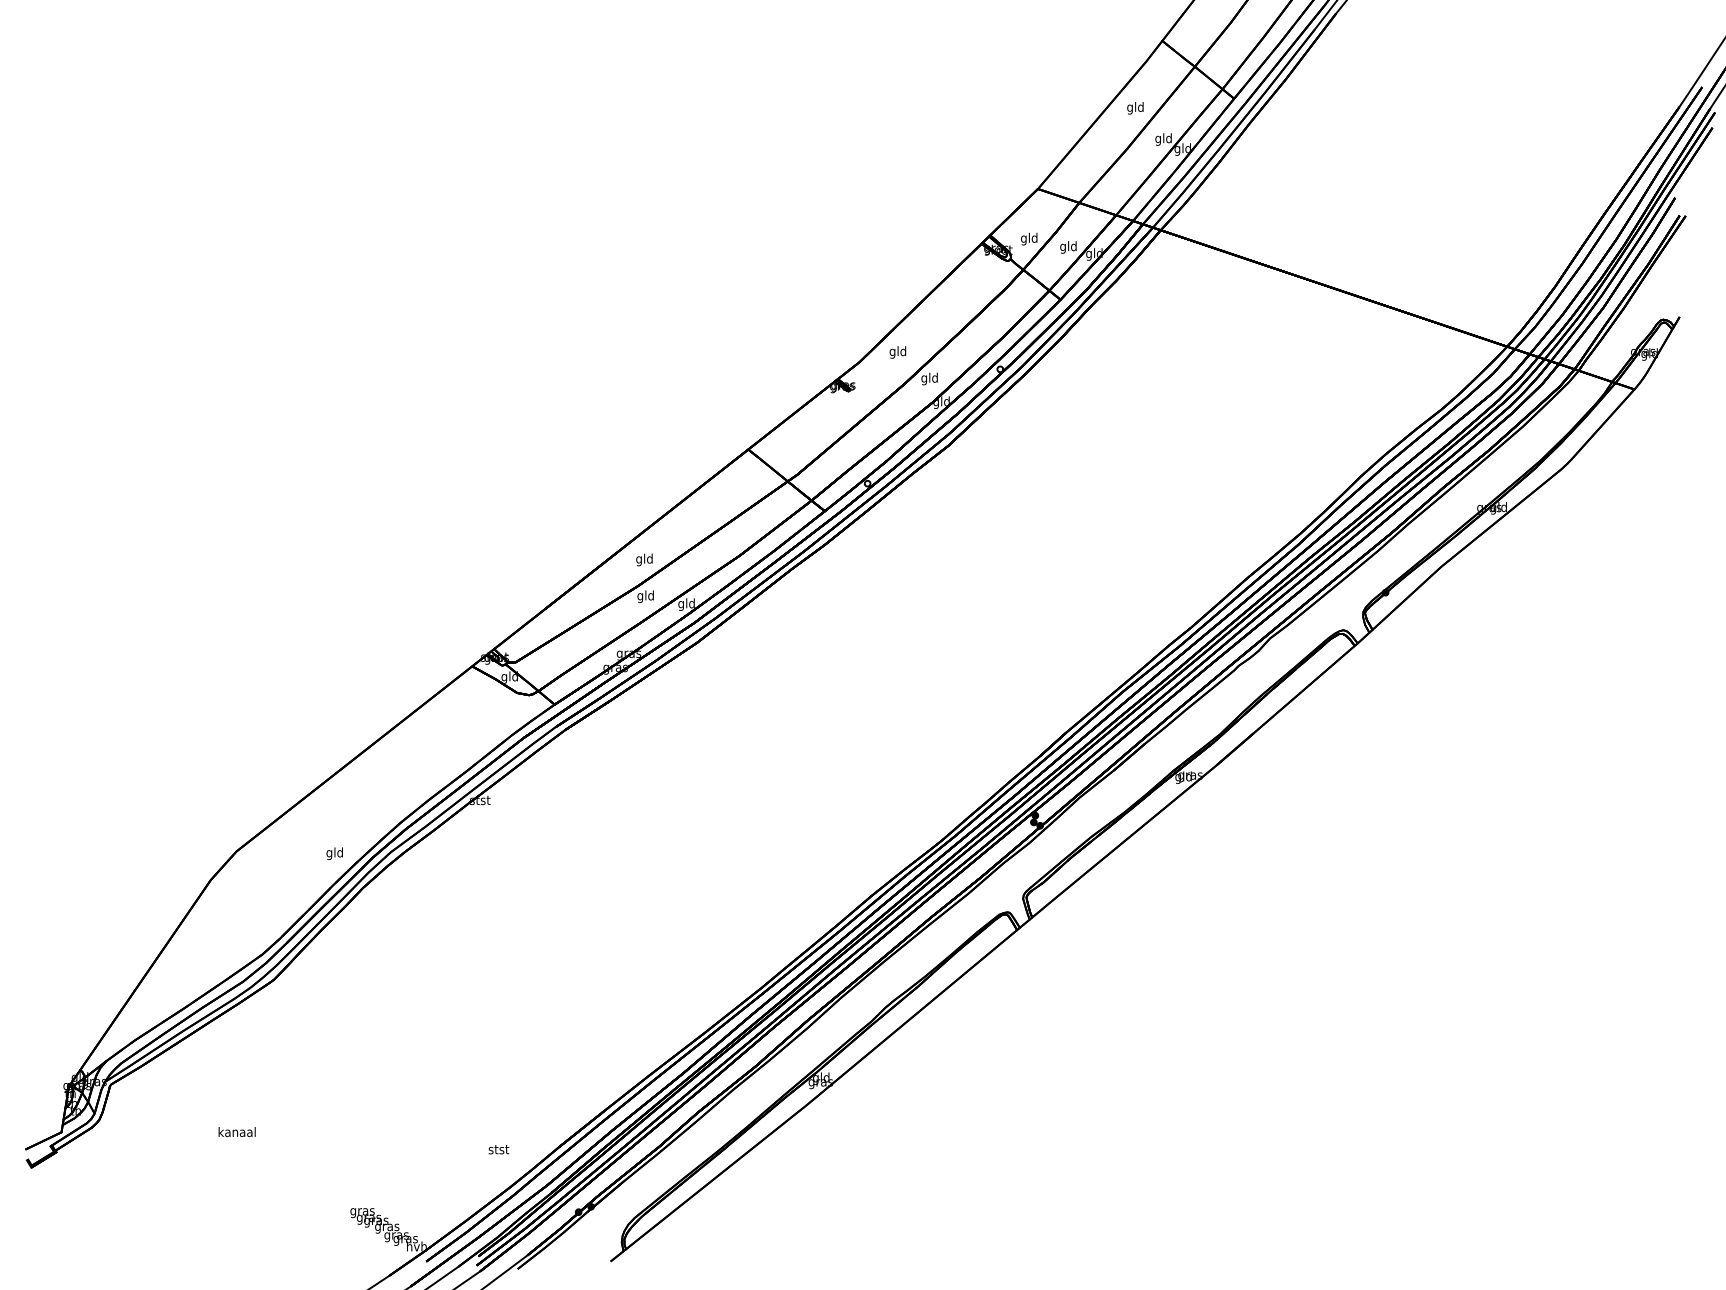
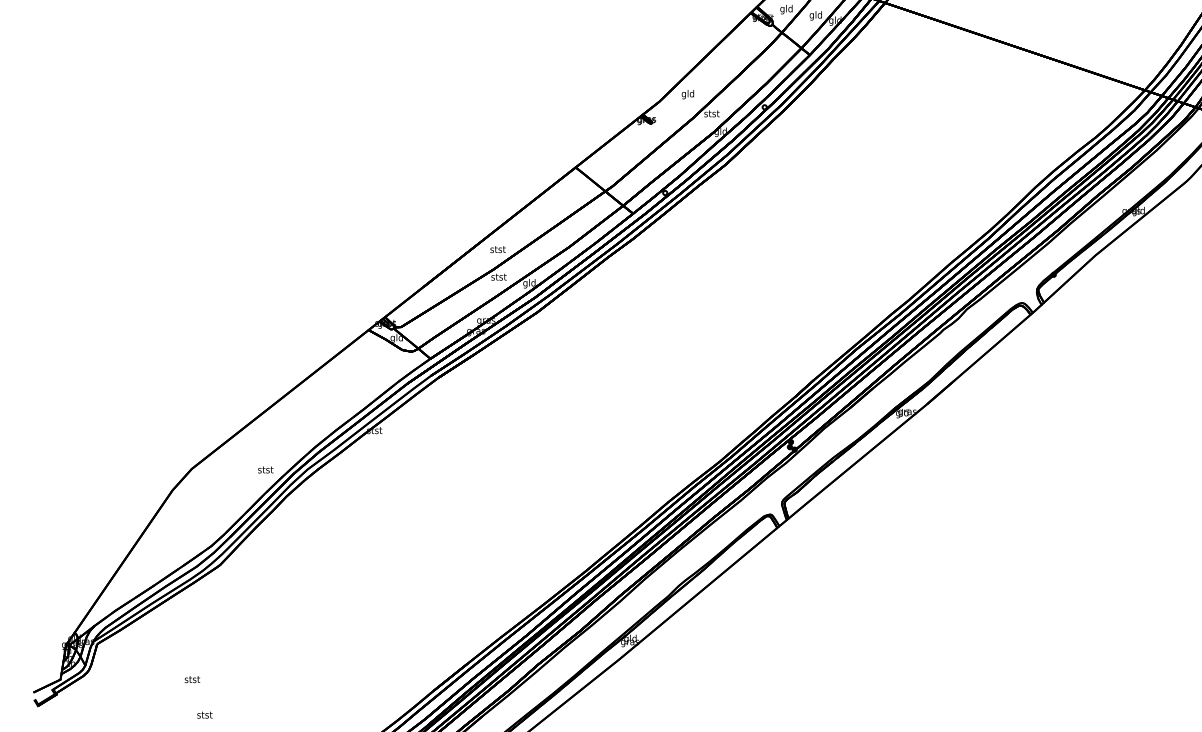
text: (929, 378) -> (711, 114), gld -> stst
text: (644, 559) -> (497, 249), gld -> stst
text: (645, 596) -> (498, 277), gld -> stst
text: (334, 853) -> (265, 470), gld -> stst
text: (236, 1131) -> (191, 678), kanaal -> stst
text: (498, 1149) -> (204, 714), moved

